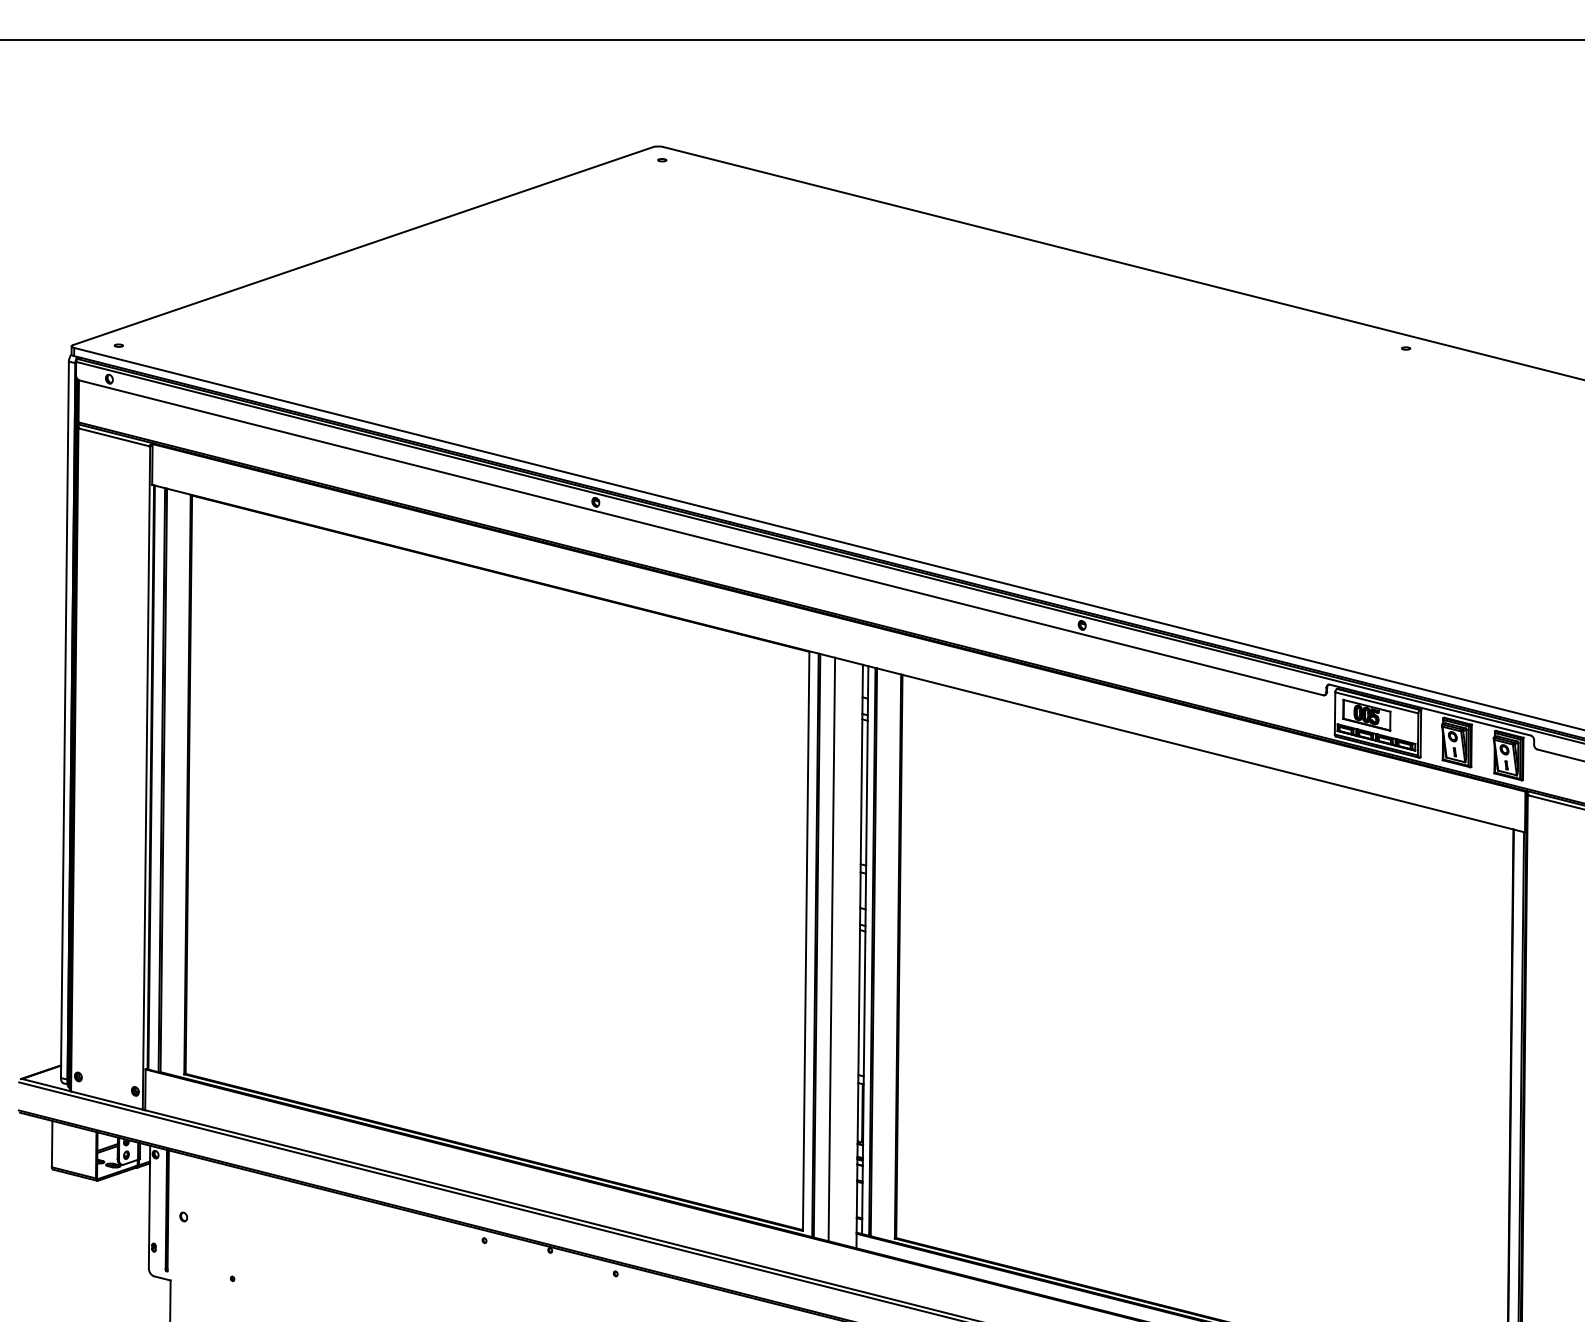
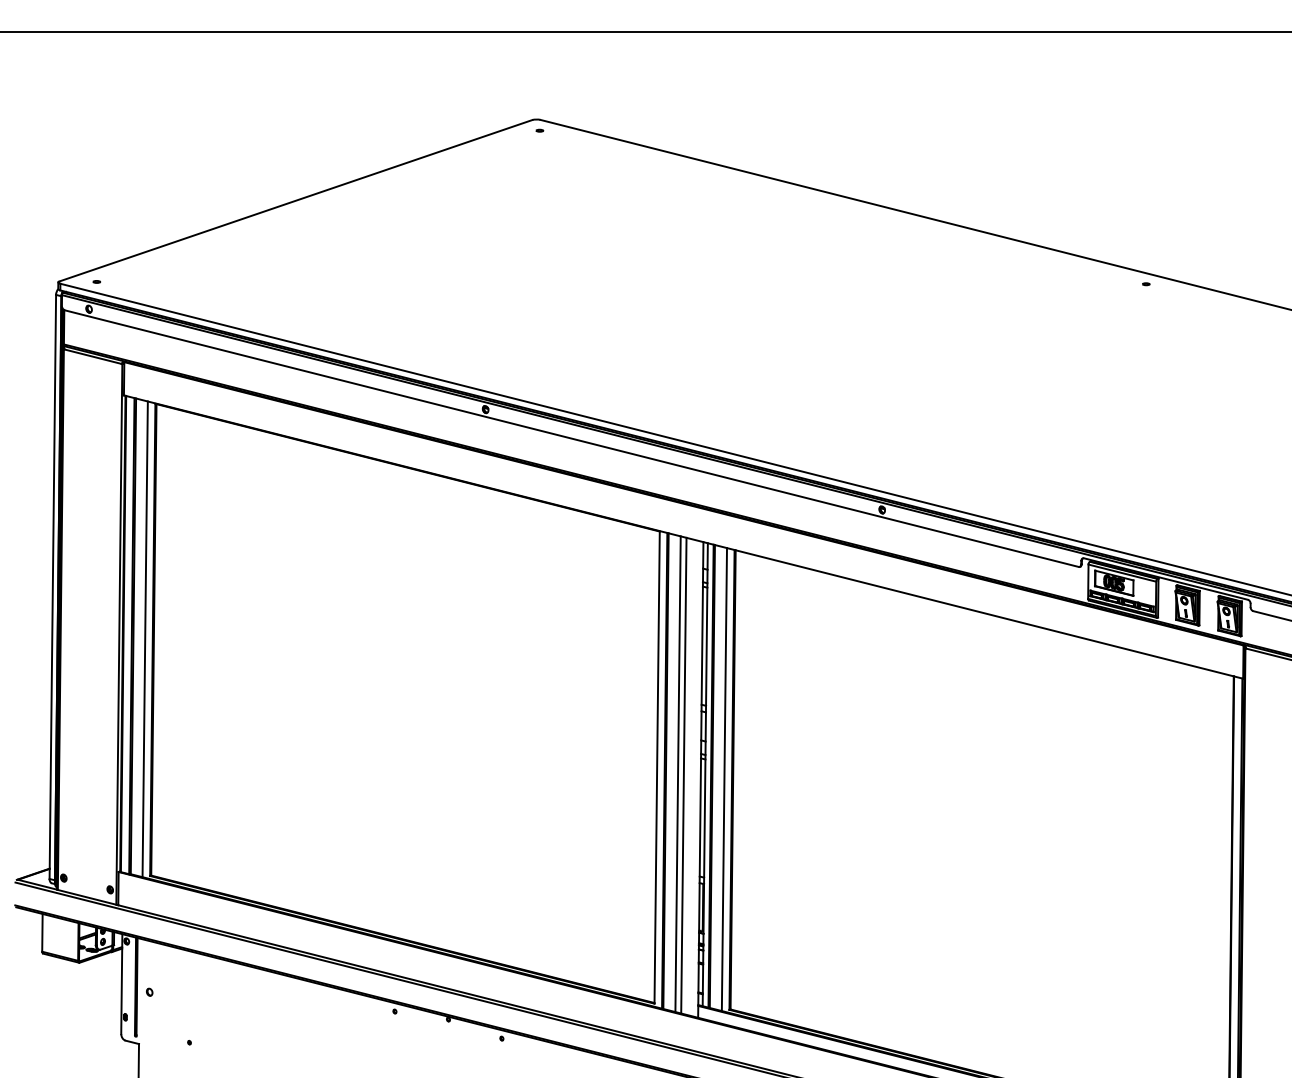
line: (177, 784) -> (144, 639), added
line: (838, 951) -> (683, 775), added
line: (888, 955) -> (724, 779), added

